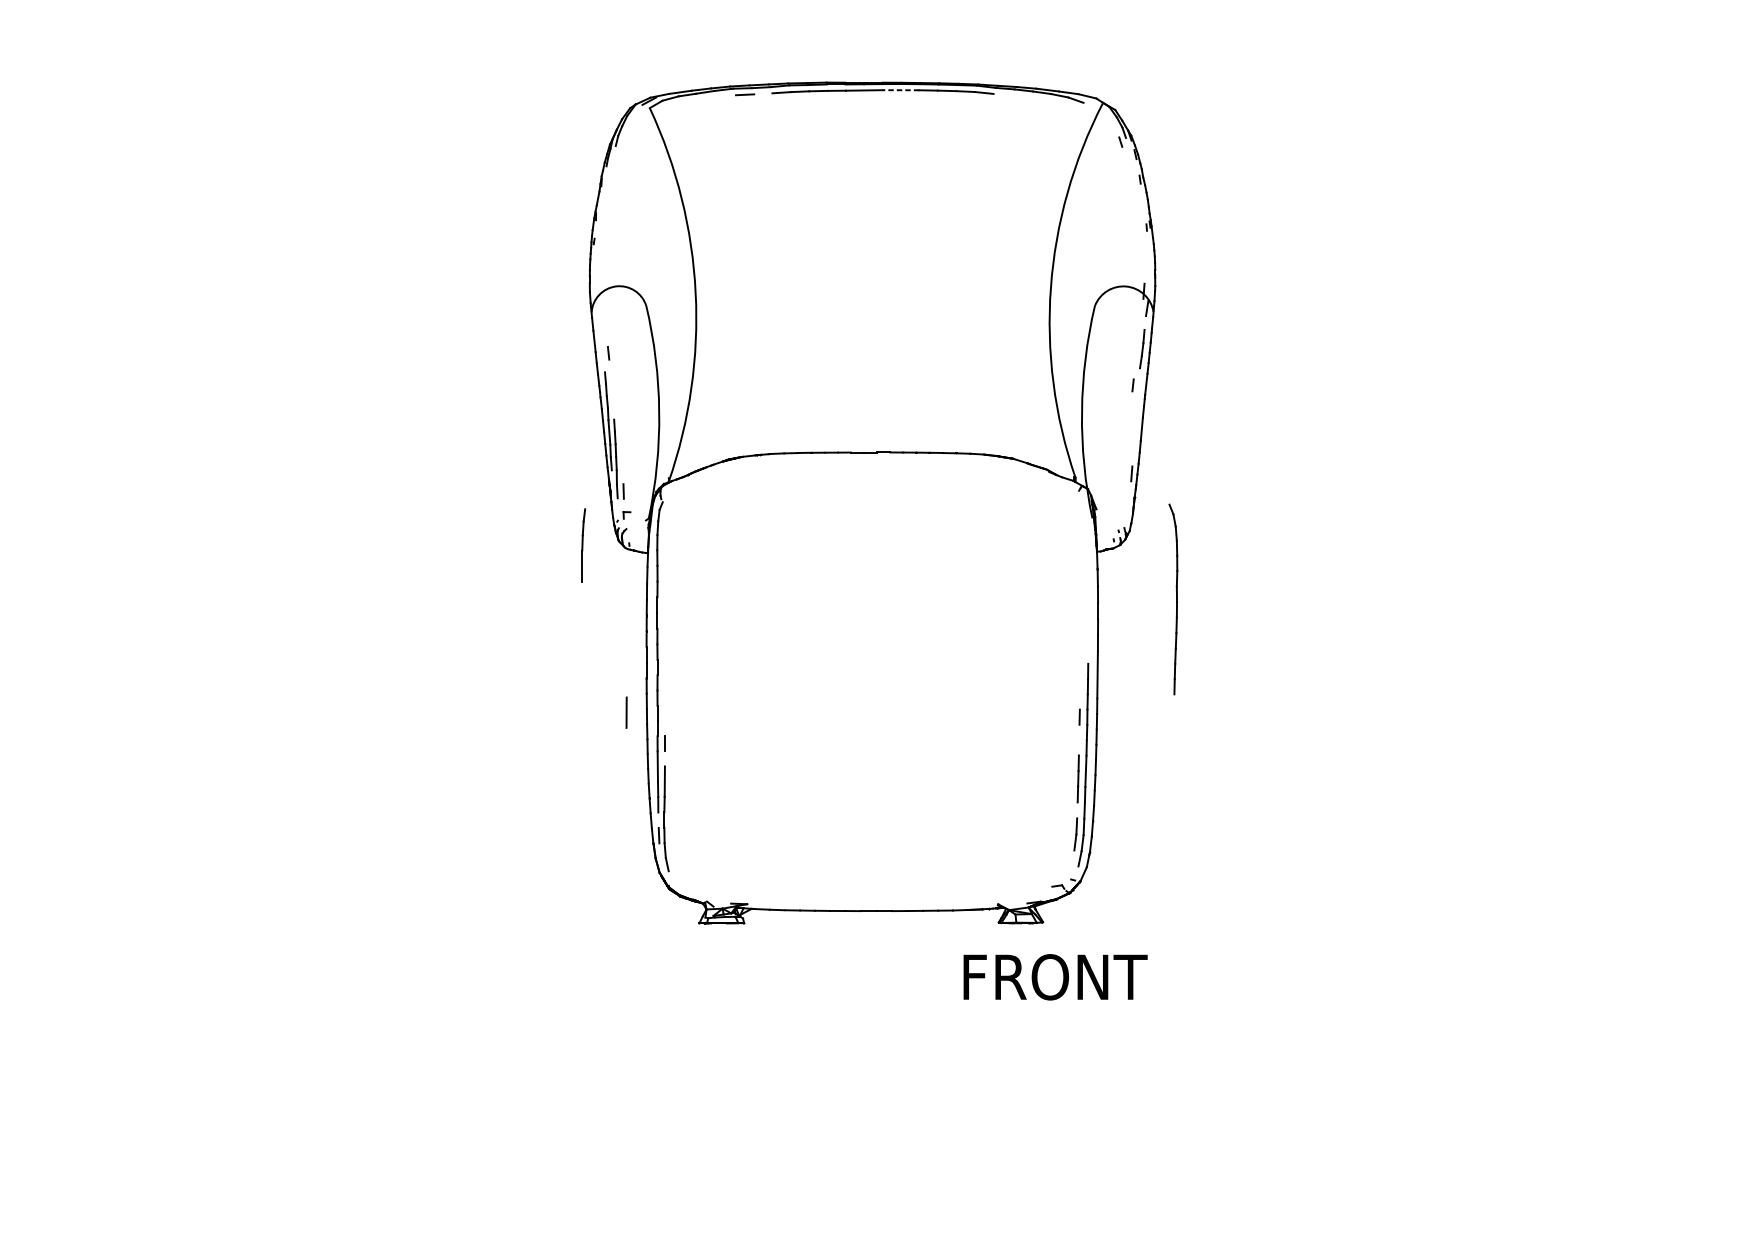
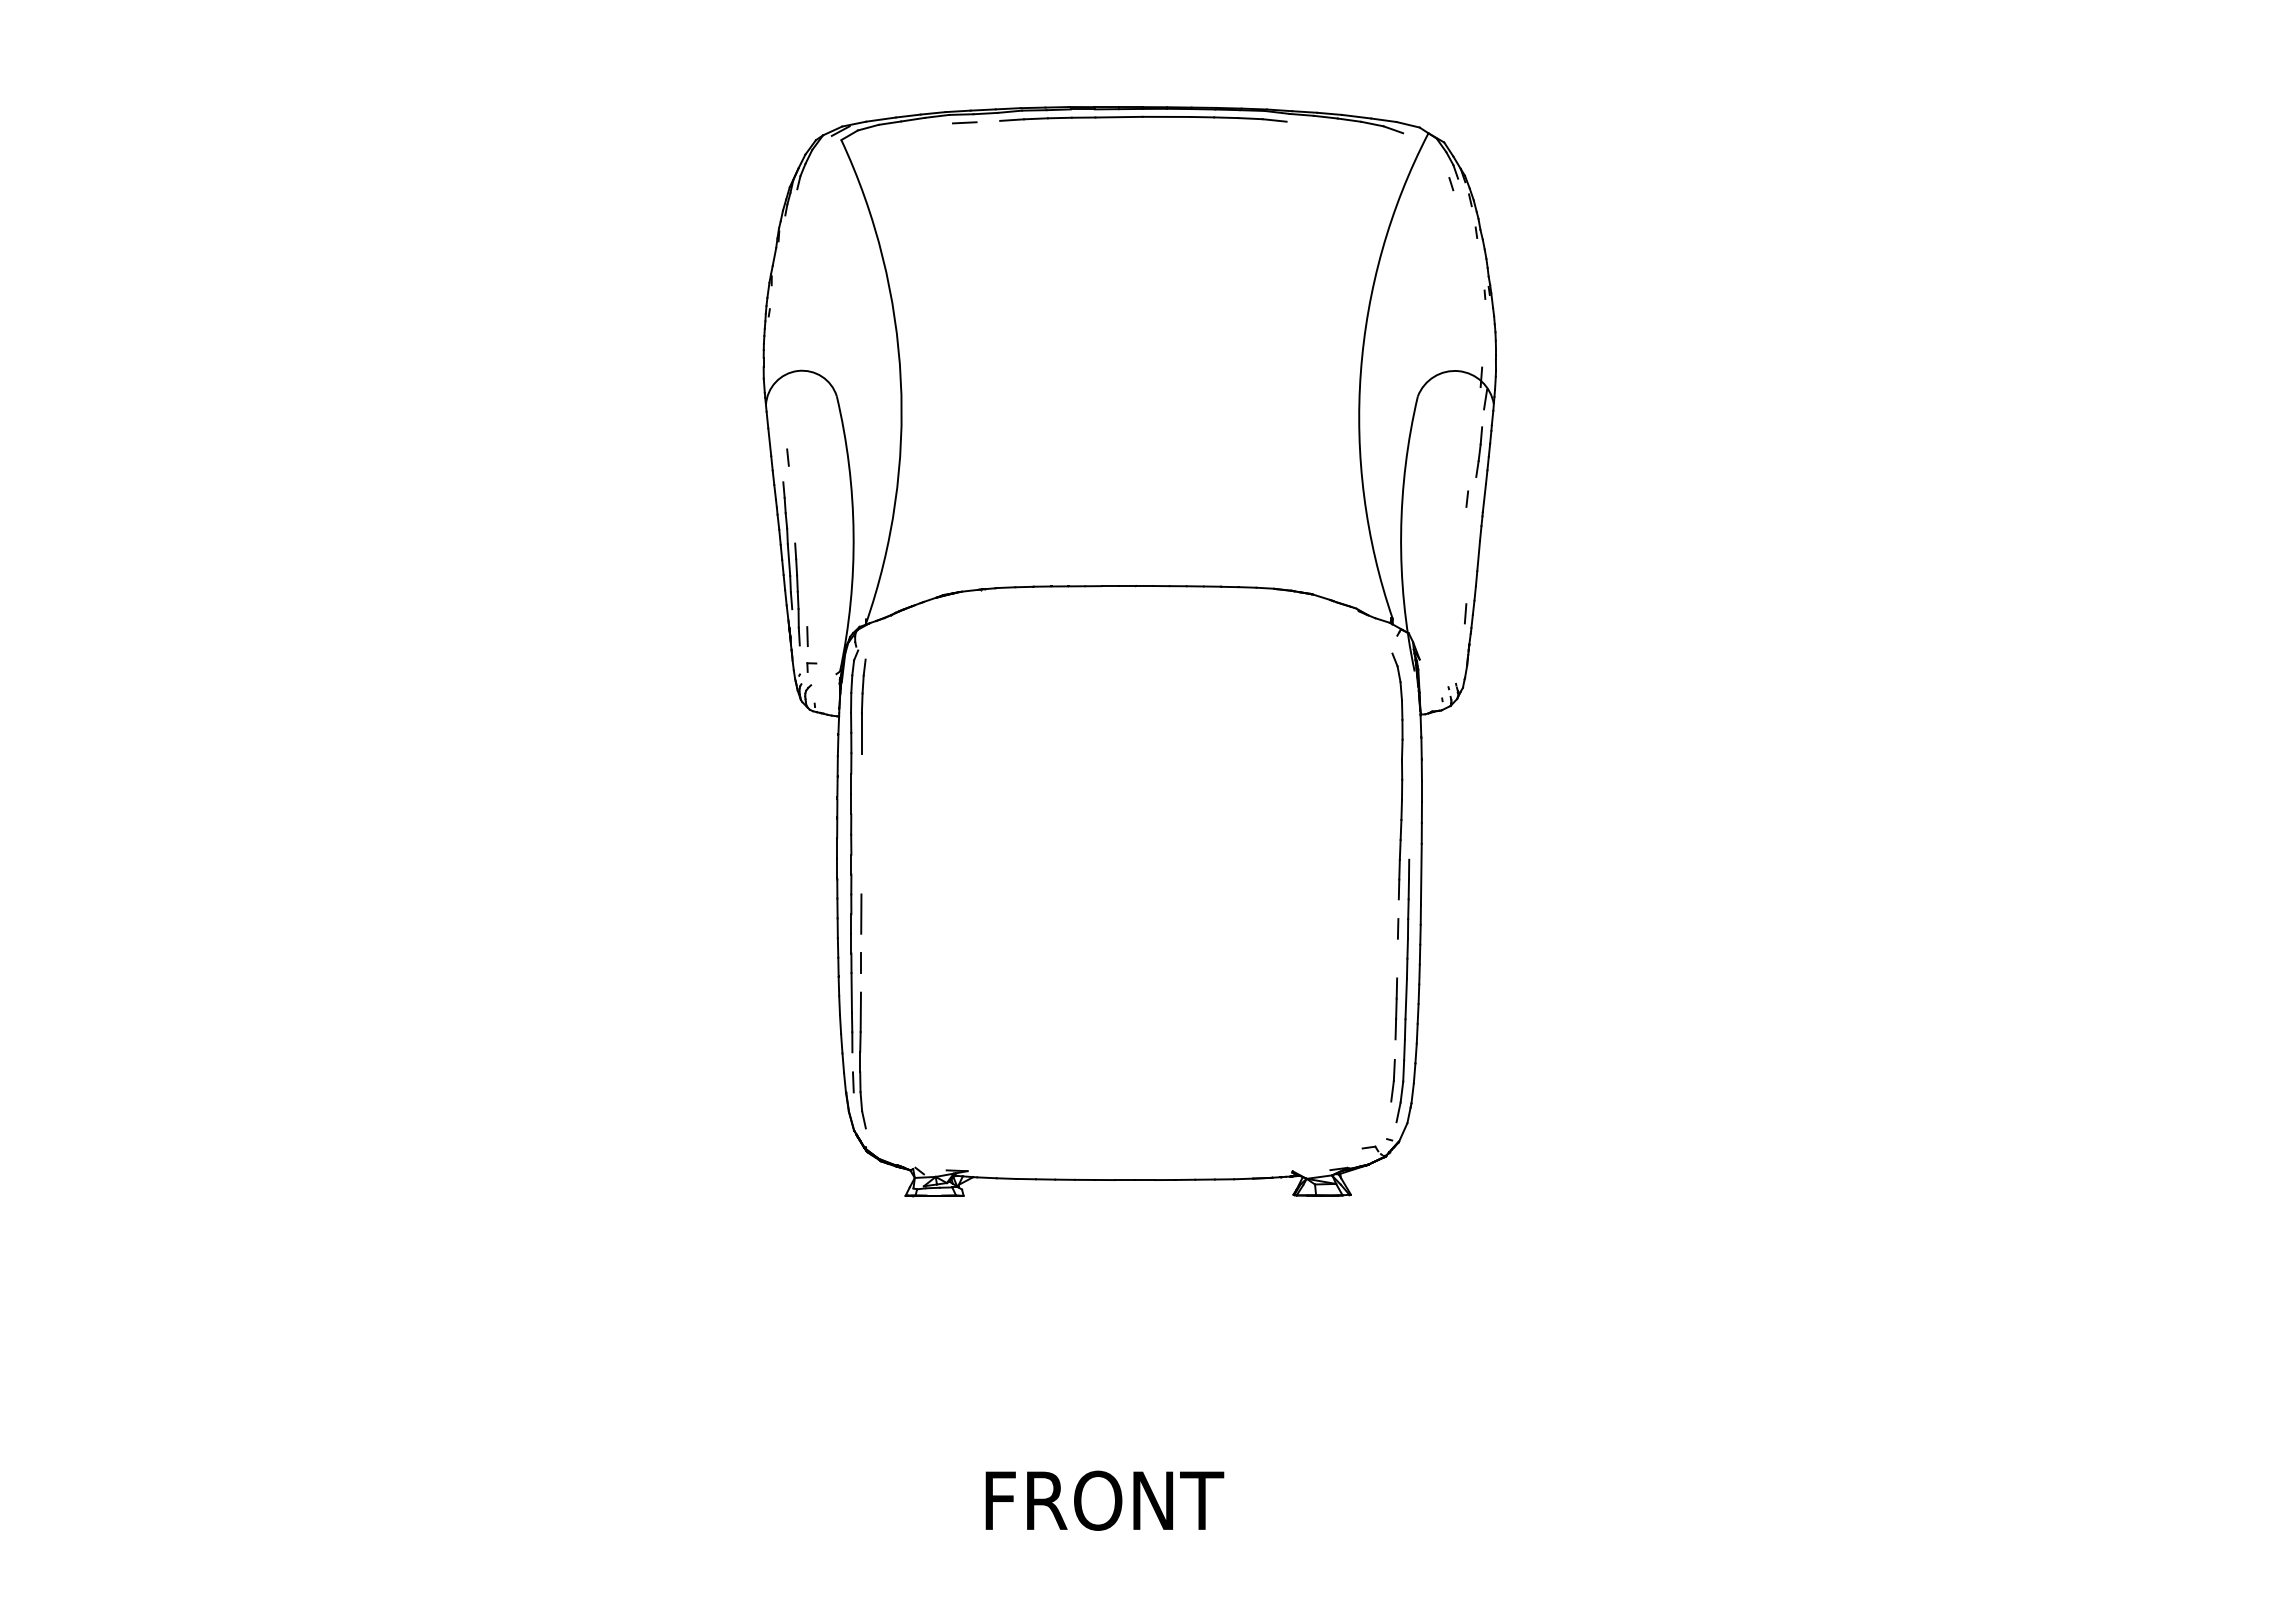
line: (900, 89) -> (1166, 116), dashed -> solid
part: (583, 545) -> (863, 706), moved
part: (1173, 599) -> (1397, 776), moved
line: (626, 712) -> (861, 913), moved
text: (1055, 977) -> (1104, 1500), moved

